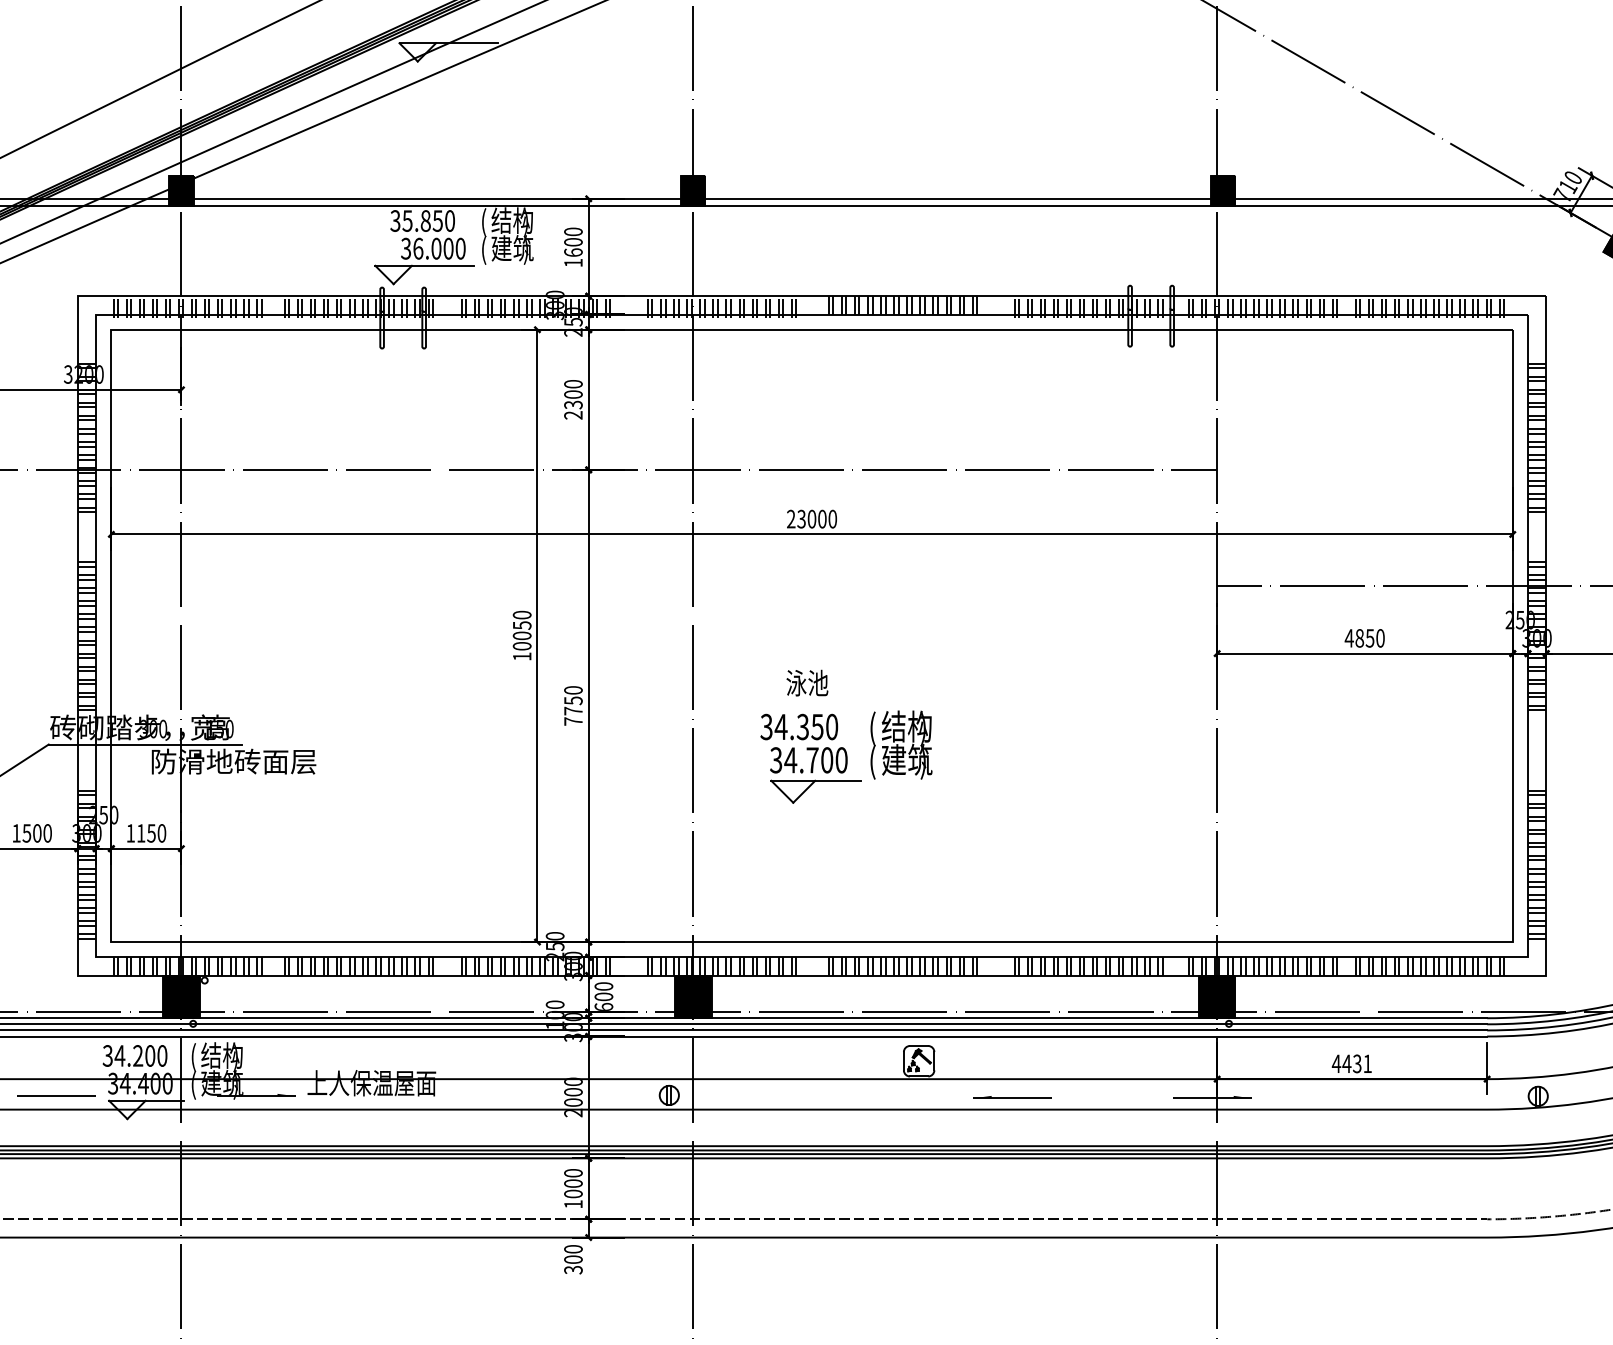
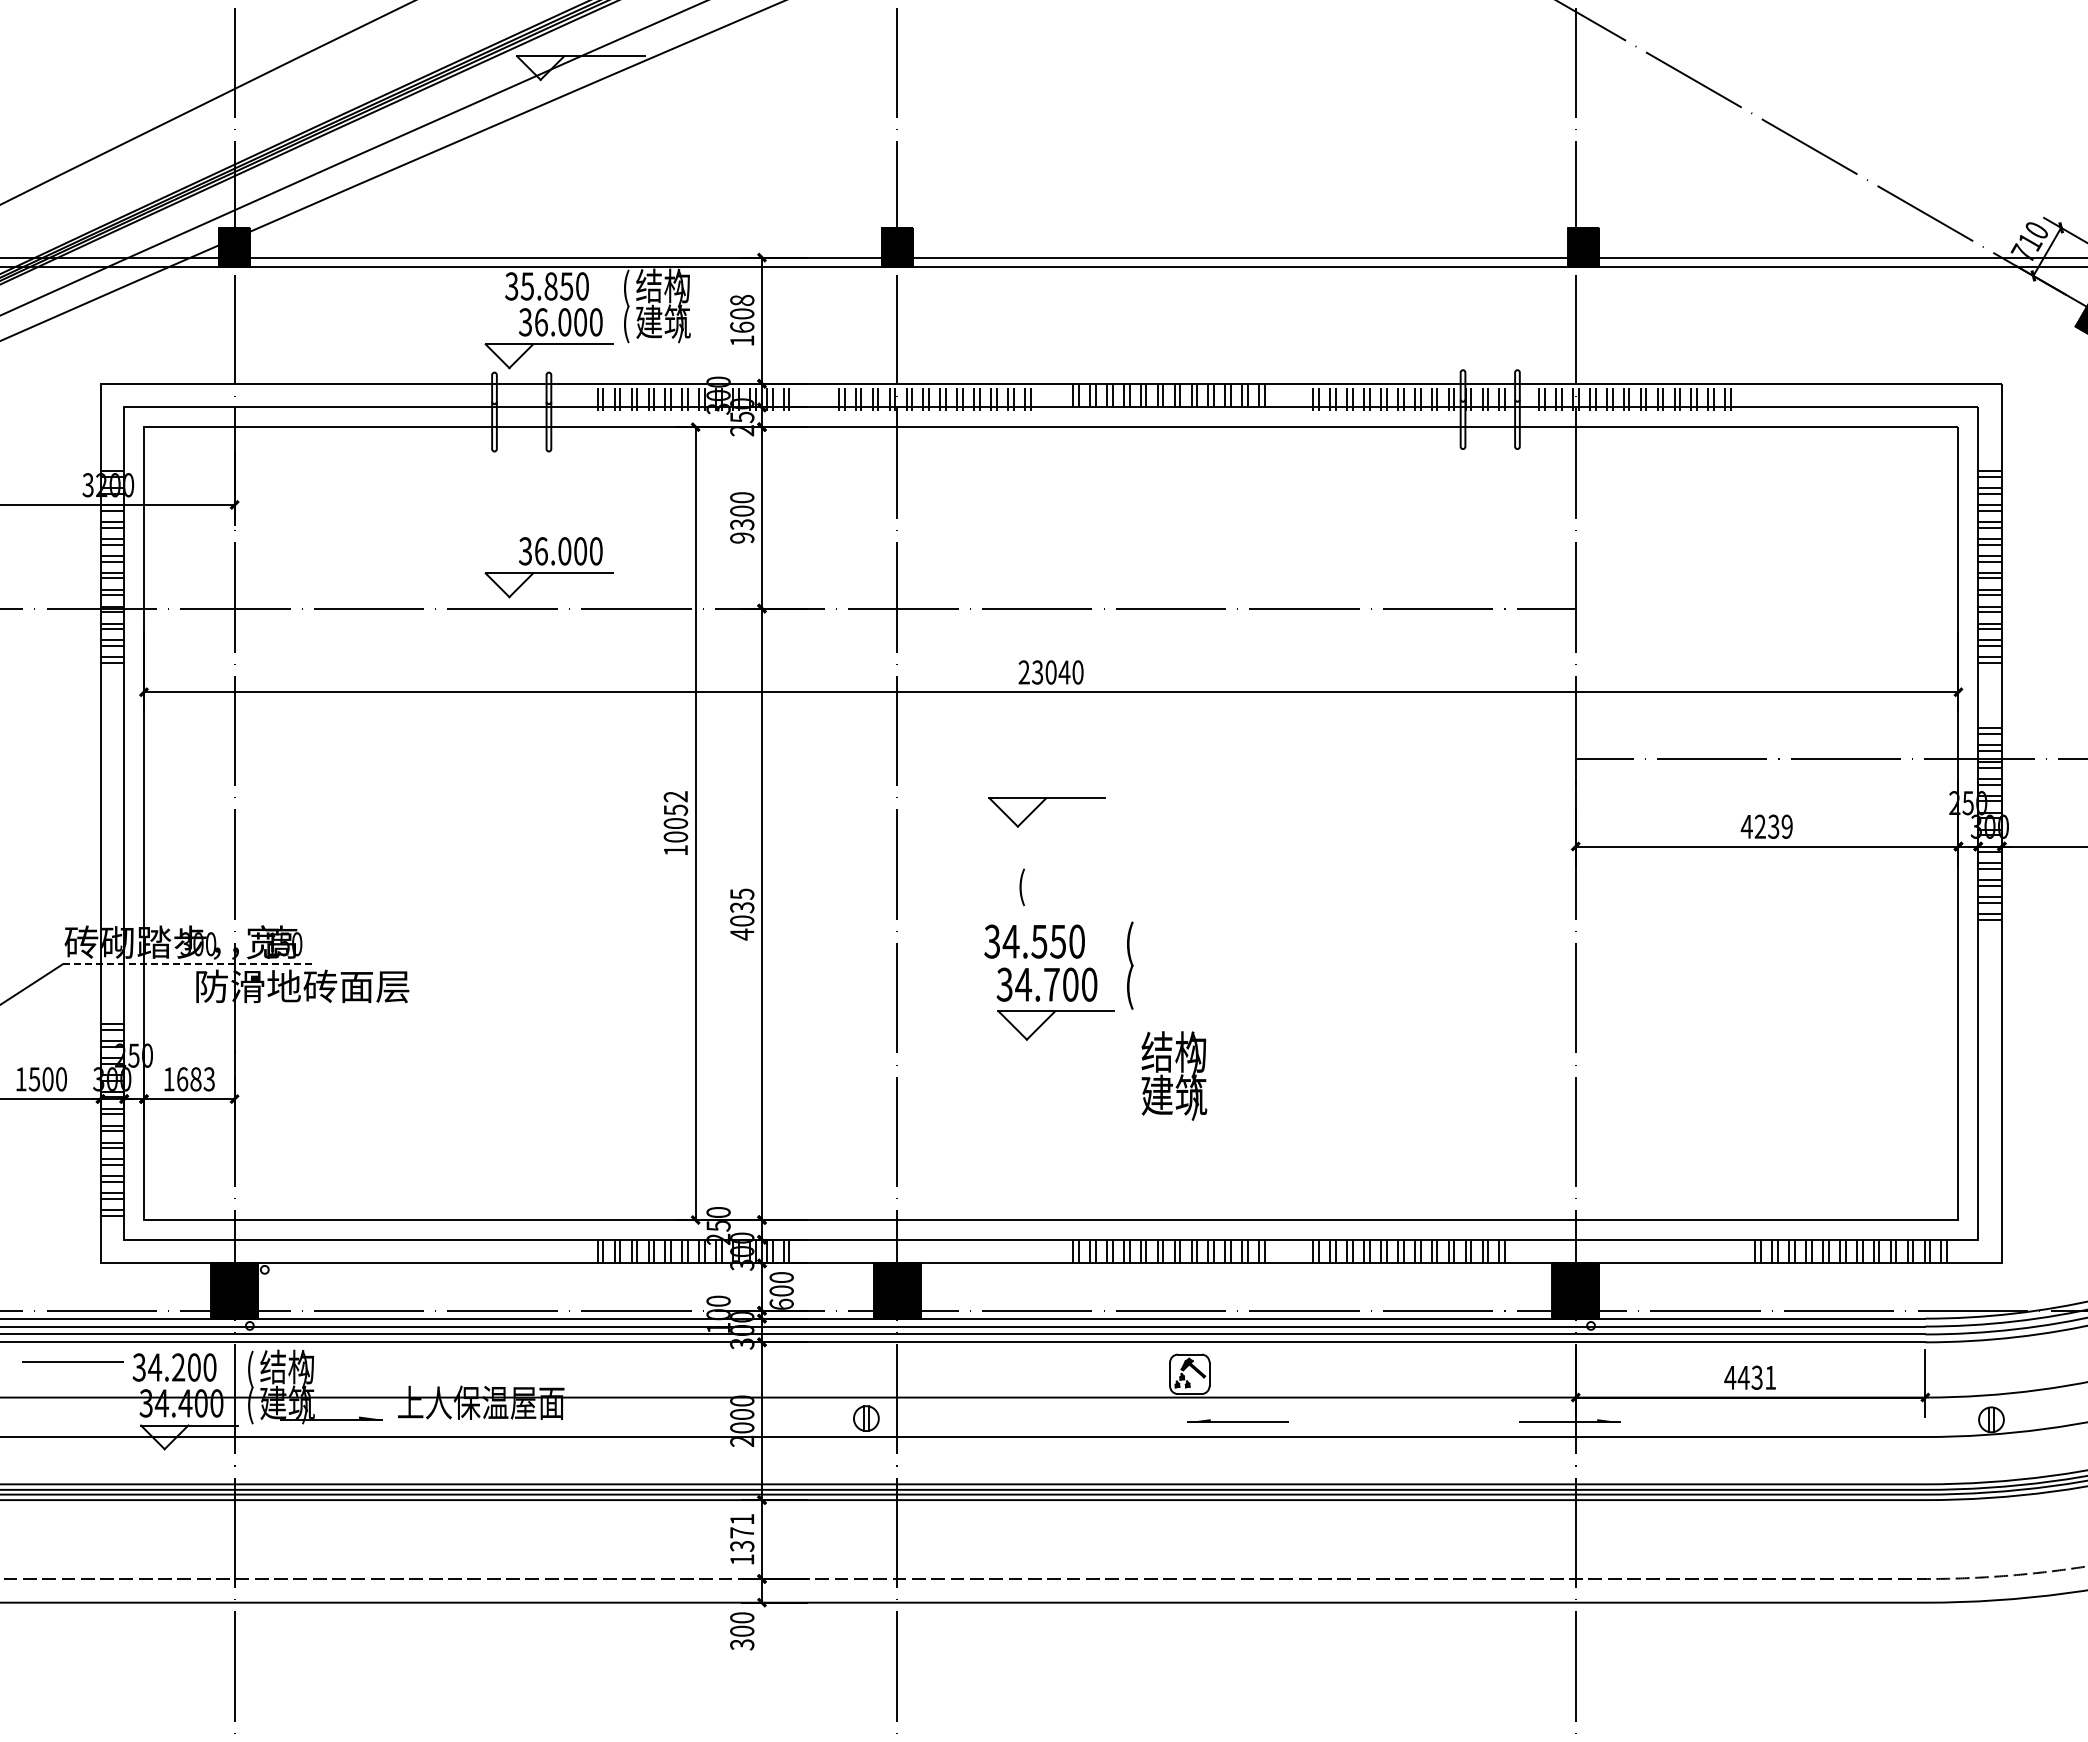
text: (573, 231) -> (742, 300), 1600 -> 1608
hatch: (187, 308) -> (242, 399), removed
hatch: (358, 308) -> (464, 399), removed
hatch: (1430, 308) -> (1851, 399), removed
text: (573, 414) -> (742, 537), 2300 -> 9300
part: (423, 438) -> (548, 567), added
text: (822, 519) -> (1064, 672), 23000 -> 23040
text: (521, 614) -> (675, 796), 10050 -> 10052
part: (803, 621) -> (1040, 805), added
hatch: (87, 635) -> (112, 823), removed
text: (1369, 638) -> (1773, 826), 4850 -> 4239
text: (807, 684) -> (1045, 886), 泳池 -> (
text: (573, 706) -> (742, 914), 7750 -> 4035
text: (803, 726) -> (1039, 940), 34.350 -> 34.550
line: (145, 744) -> (188, 964), solid -> dashed
text: (907, 744) -> (1174, 1075), moved
text: (151, 833) -> (195, 1079), 1150 -> 1683
hatch: (1536, 864) -> (1989, 1119), removed
hatch: (187, 966) -> (242, 1251), removed
hatch: (358, 966) -> (464, 1251), removed
hatch: (721, 966) -> (934, 1251), removed
hatch: (1262, 966) -> (1634, 1251), removed
line: (56, 1096) -> (72, 1361), moved
part: (1012, 1096) -> (1237, 1420), moved
text: (573, 1183) -> (742, 1532), 1000 -> 1371

